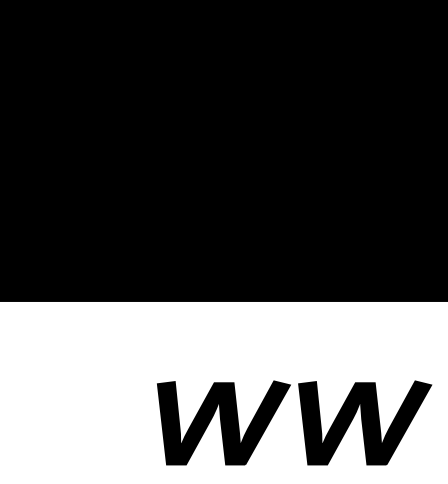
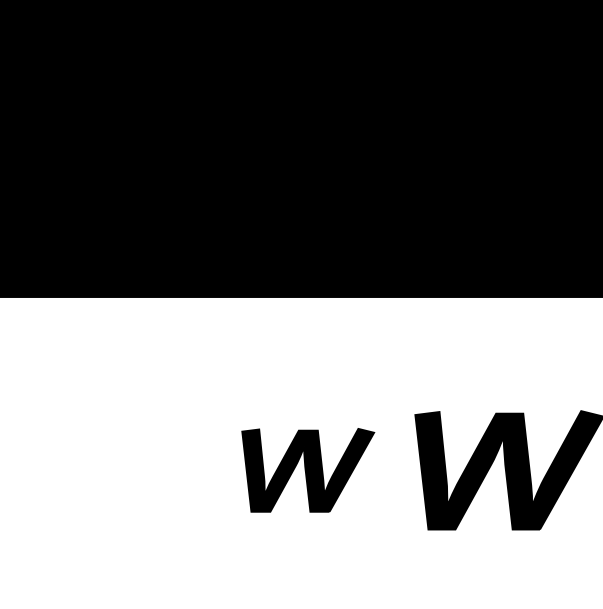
part: (223, 422) -> (307, 469), size x0.7

